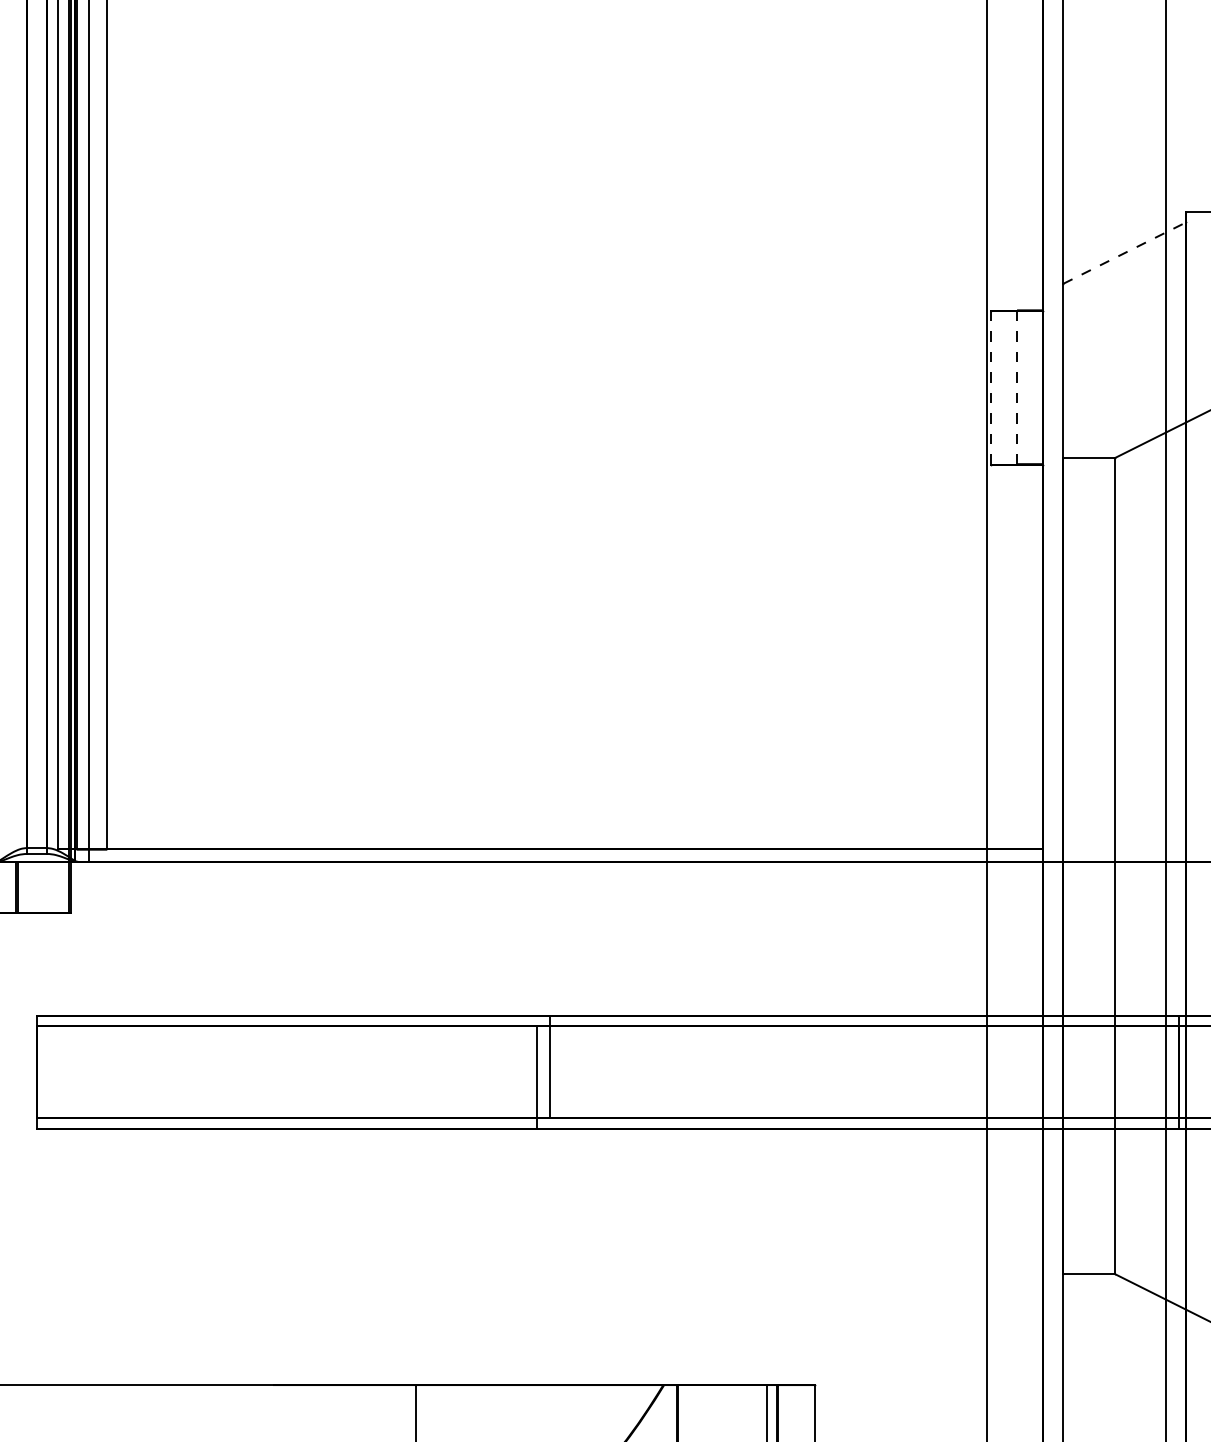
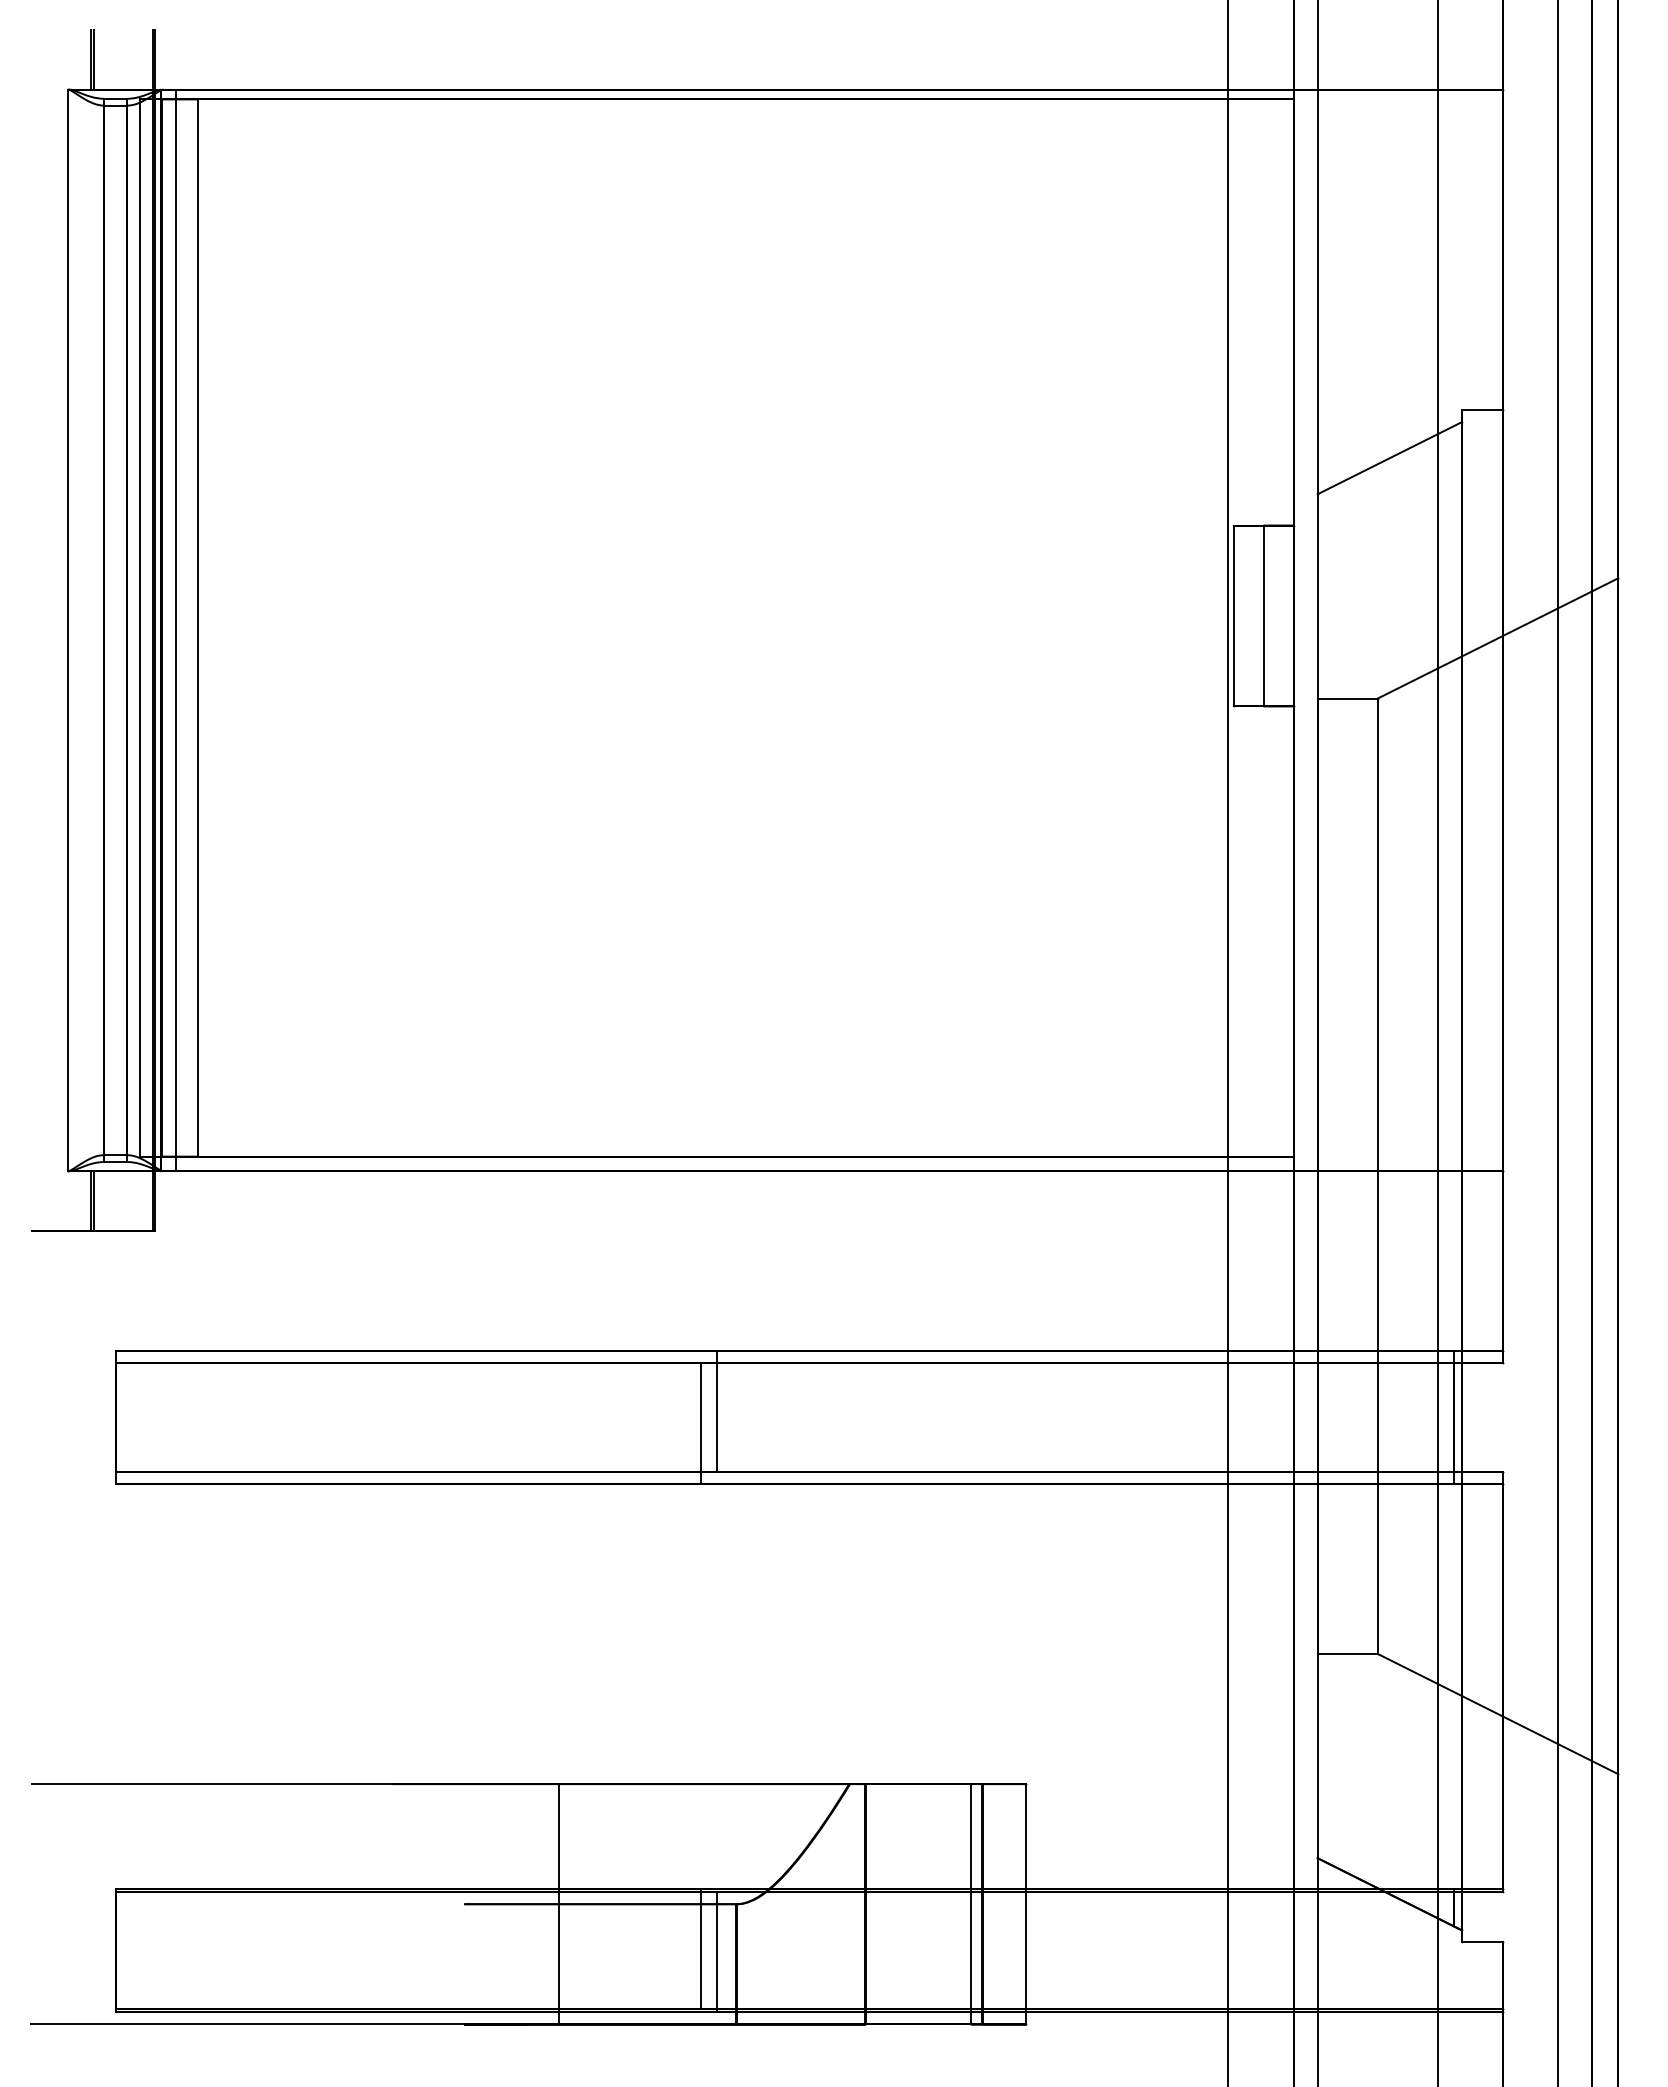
line: (1124, 253) -> (1389, 458), dashed -> solid
line: (991, 387) -> (1233, 615), dashed -> solid
line: (1017, 388) -> (1263, 616), dashed -> solid

